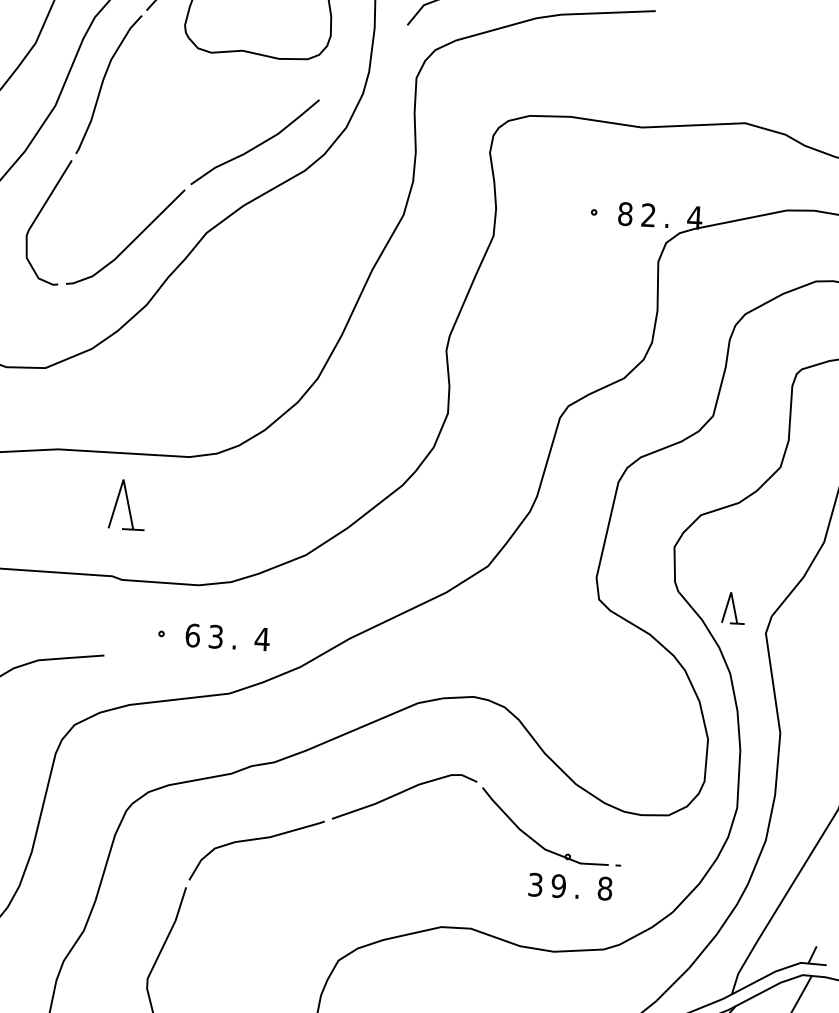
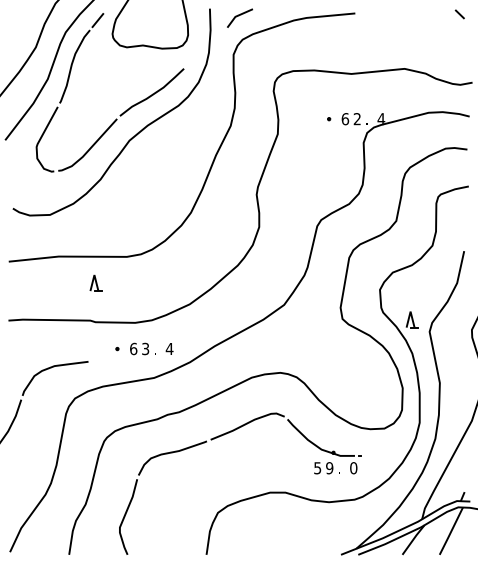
text: (625, 214) -> (345, 119), 8 -> 6
part: (126, 503) -> (95, 282), size x0.62
text: (535, 883) -> (317, 467), 3 -> 5
text: (604, 889) -> (353, 468), 8 -> 0

